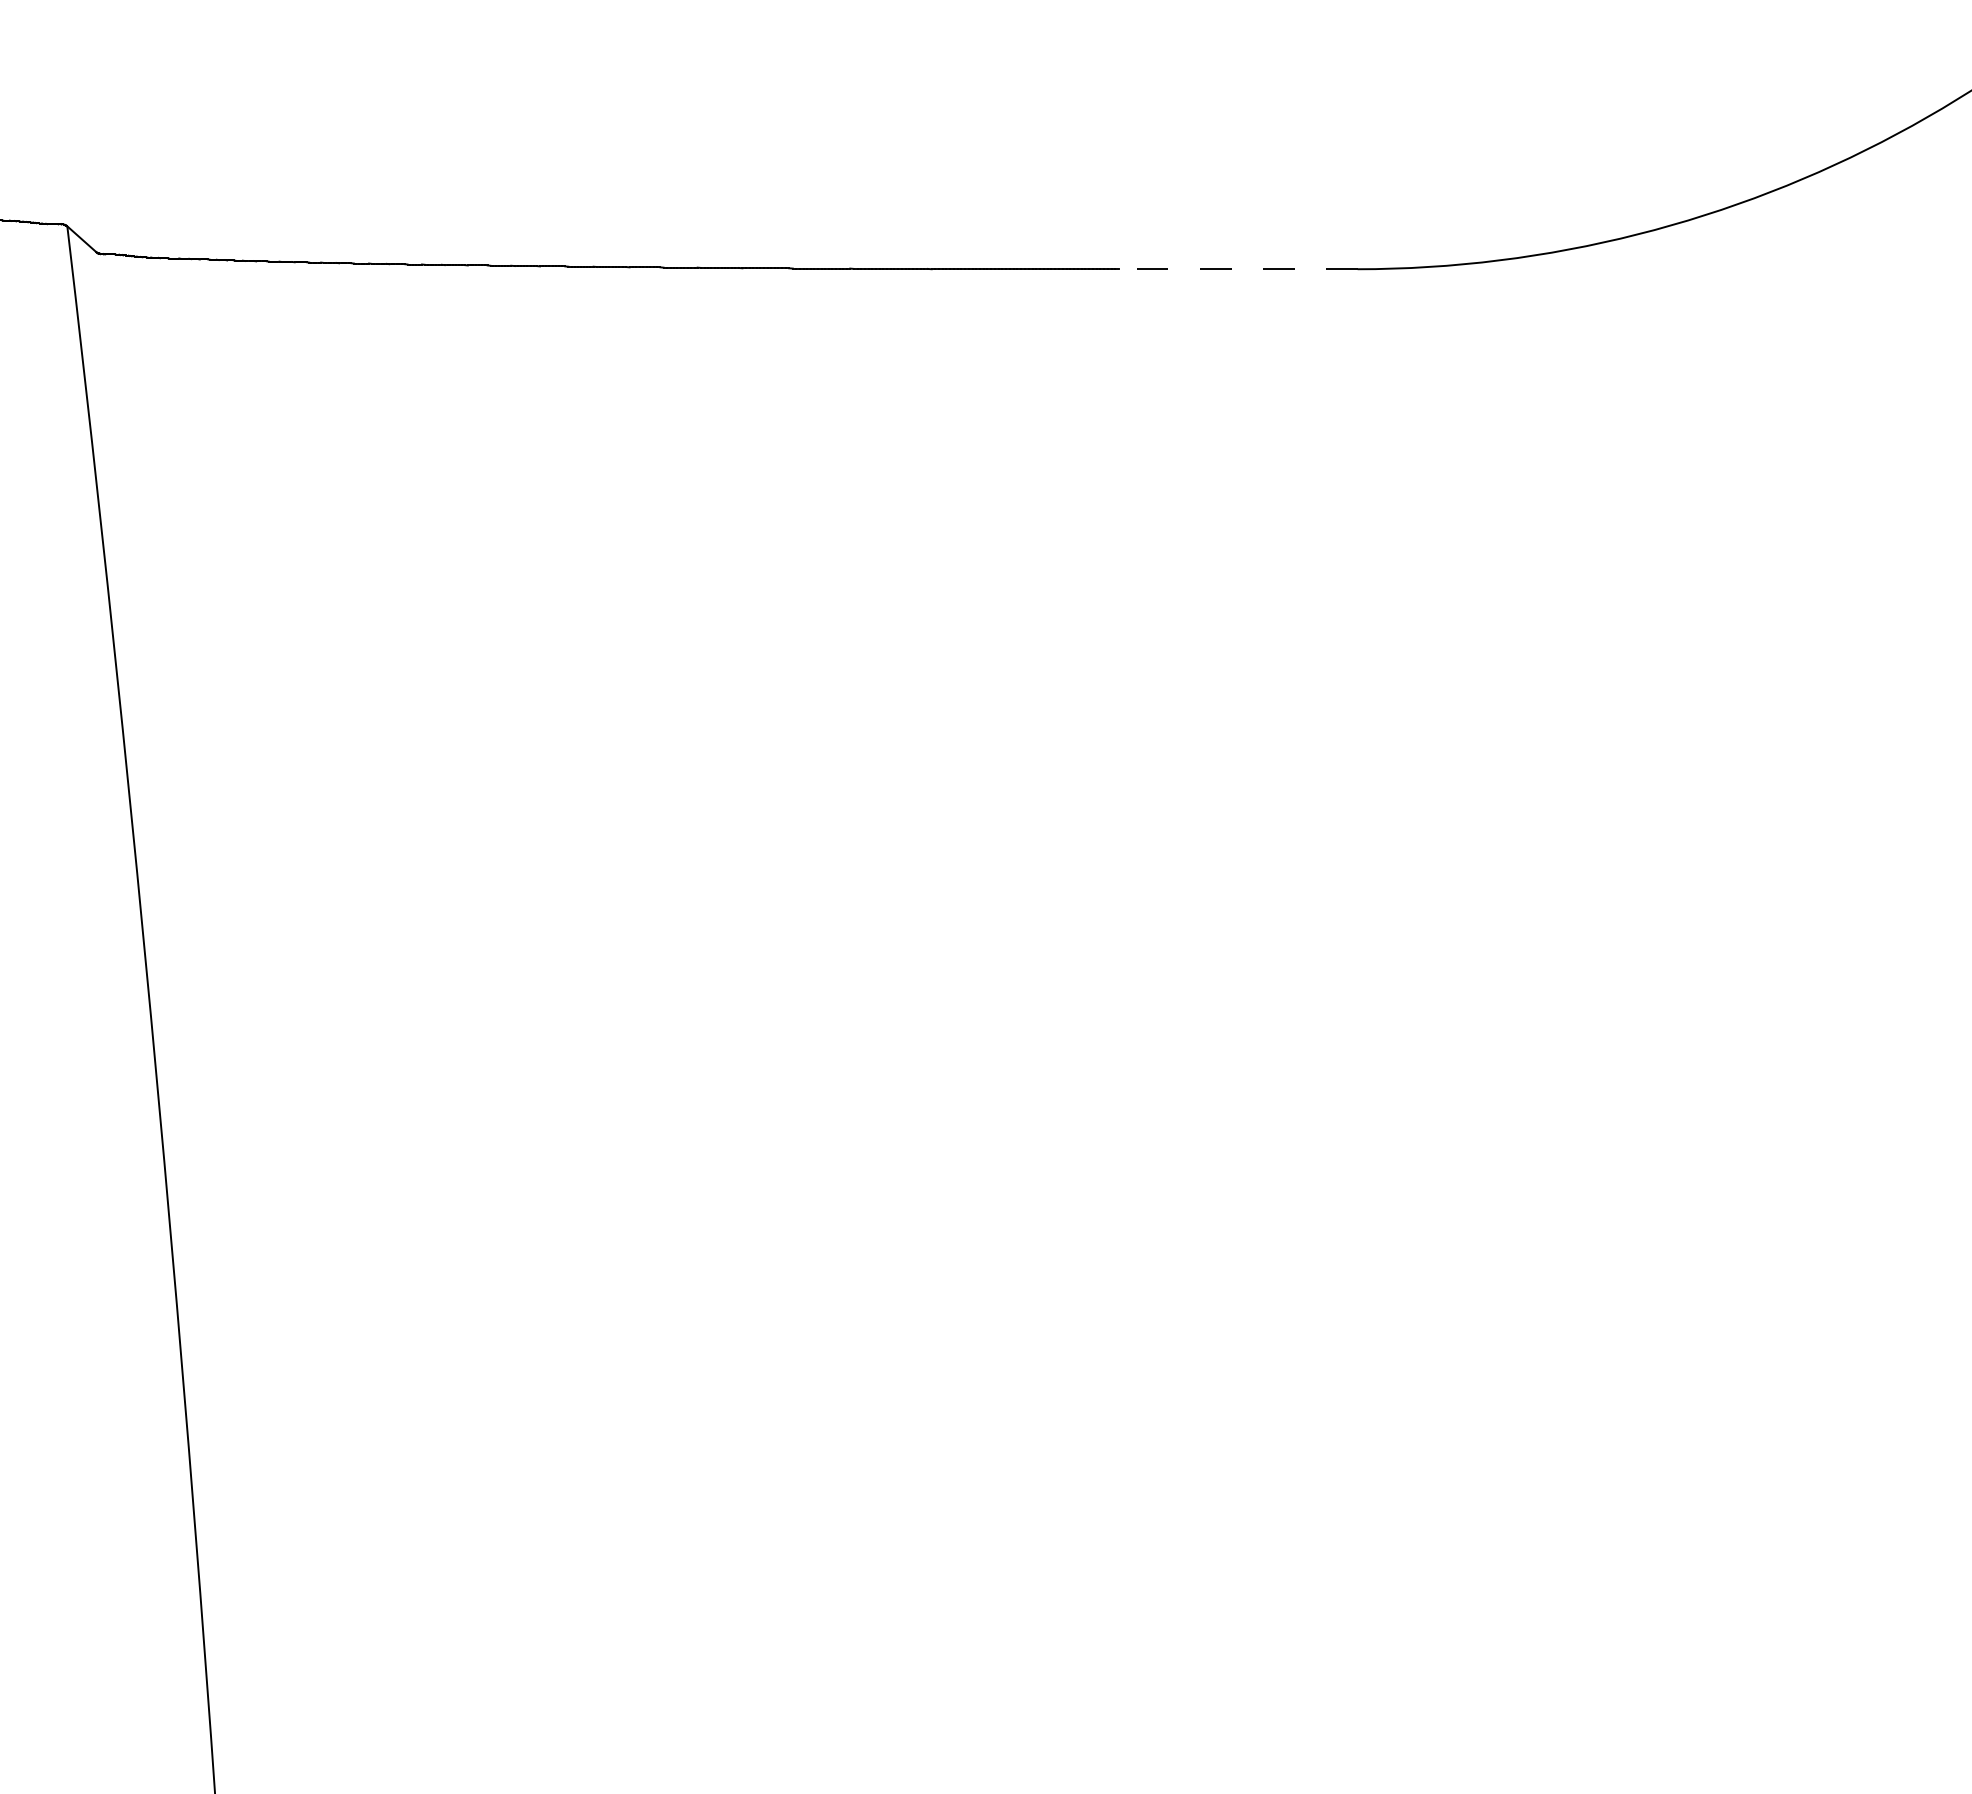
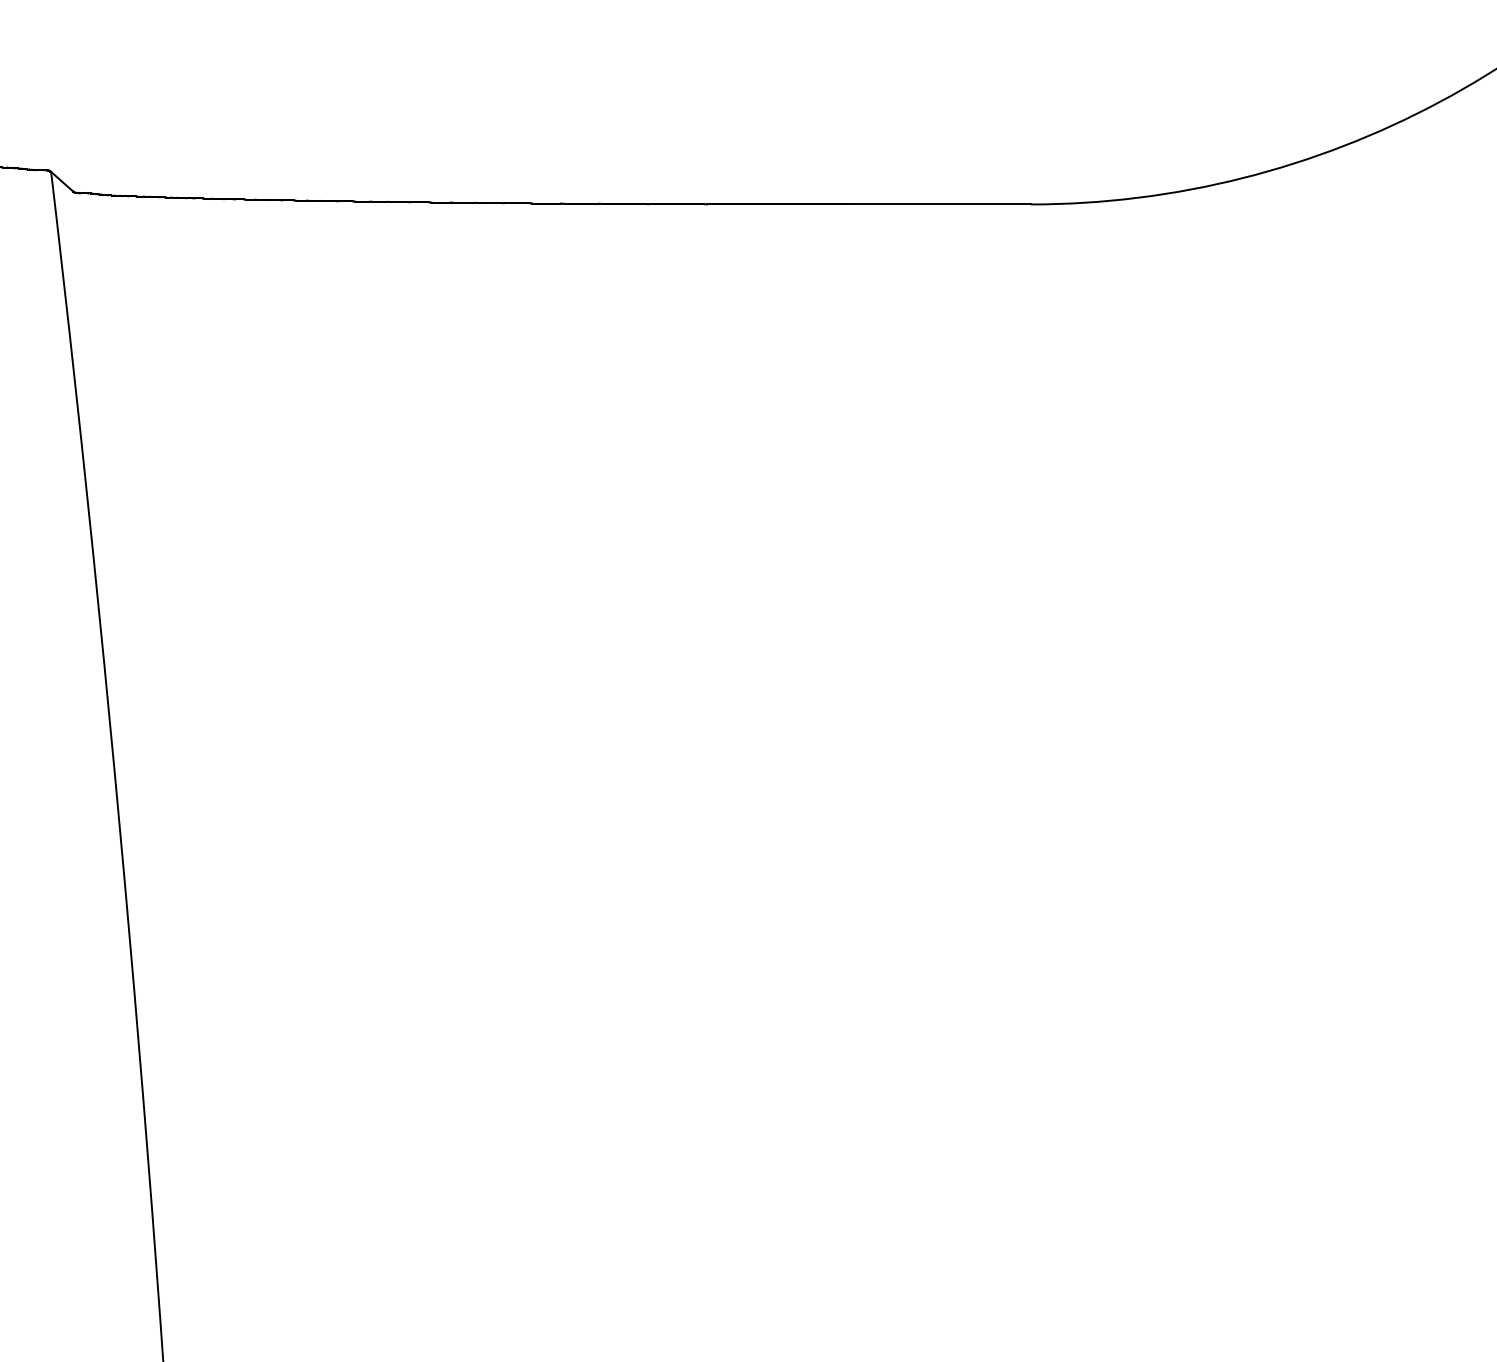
line: (1237, 269) -> (939, 204), dashed -> solid

